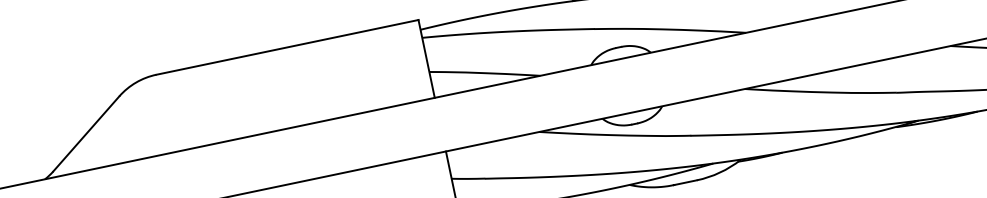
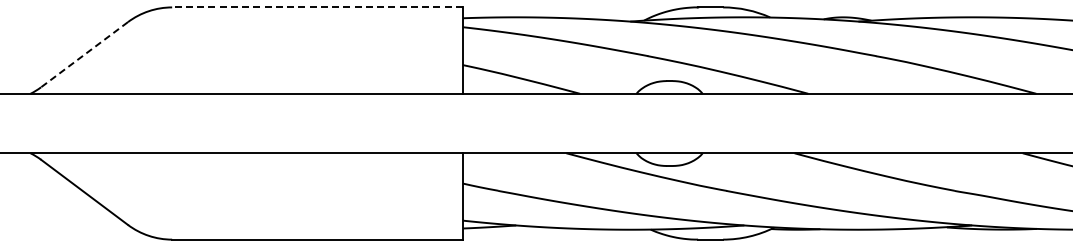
line: (287, 47) -> (317, 7), solid -> dashed
line: (86, 134) -> (84, 55), solid -> dashed

